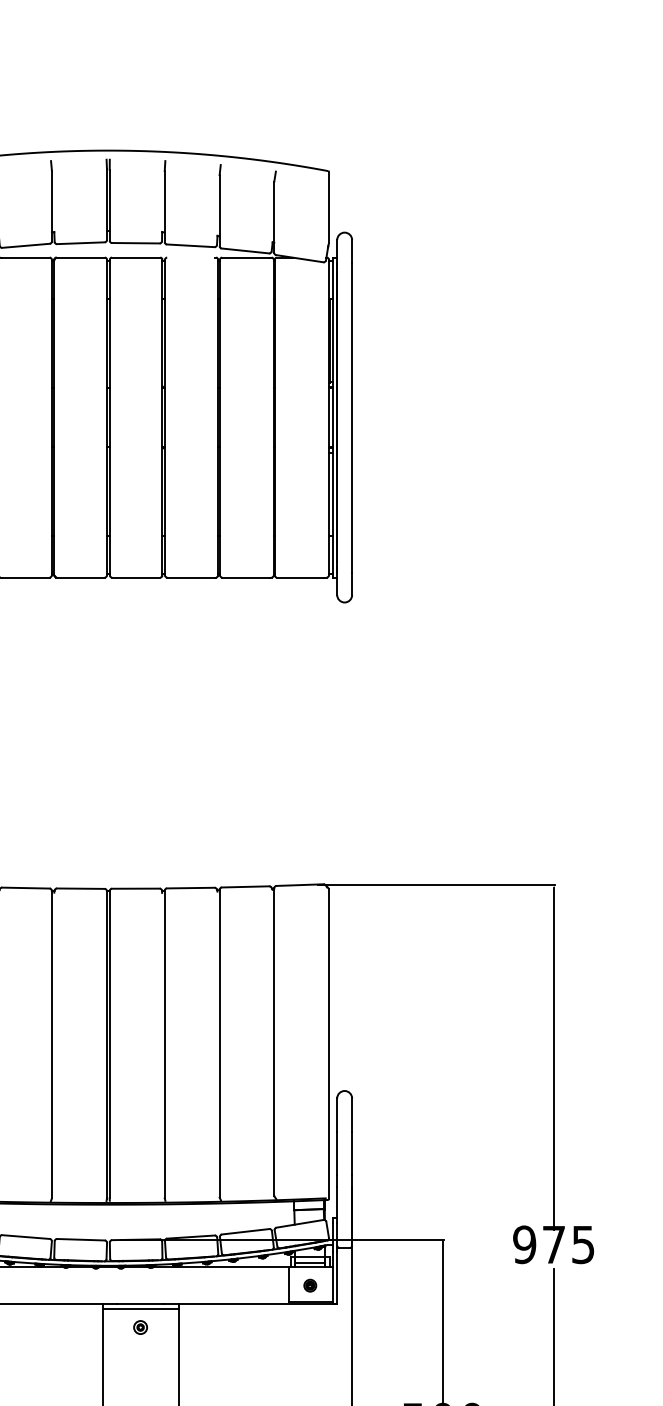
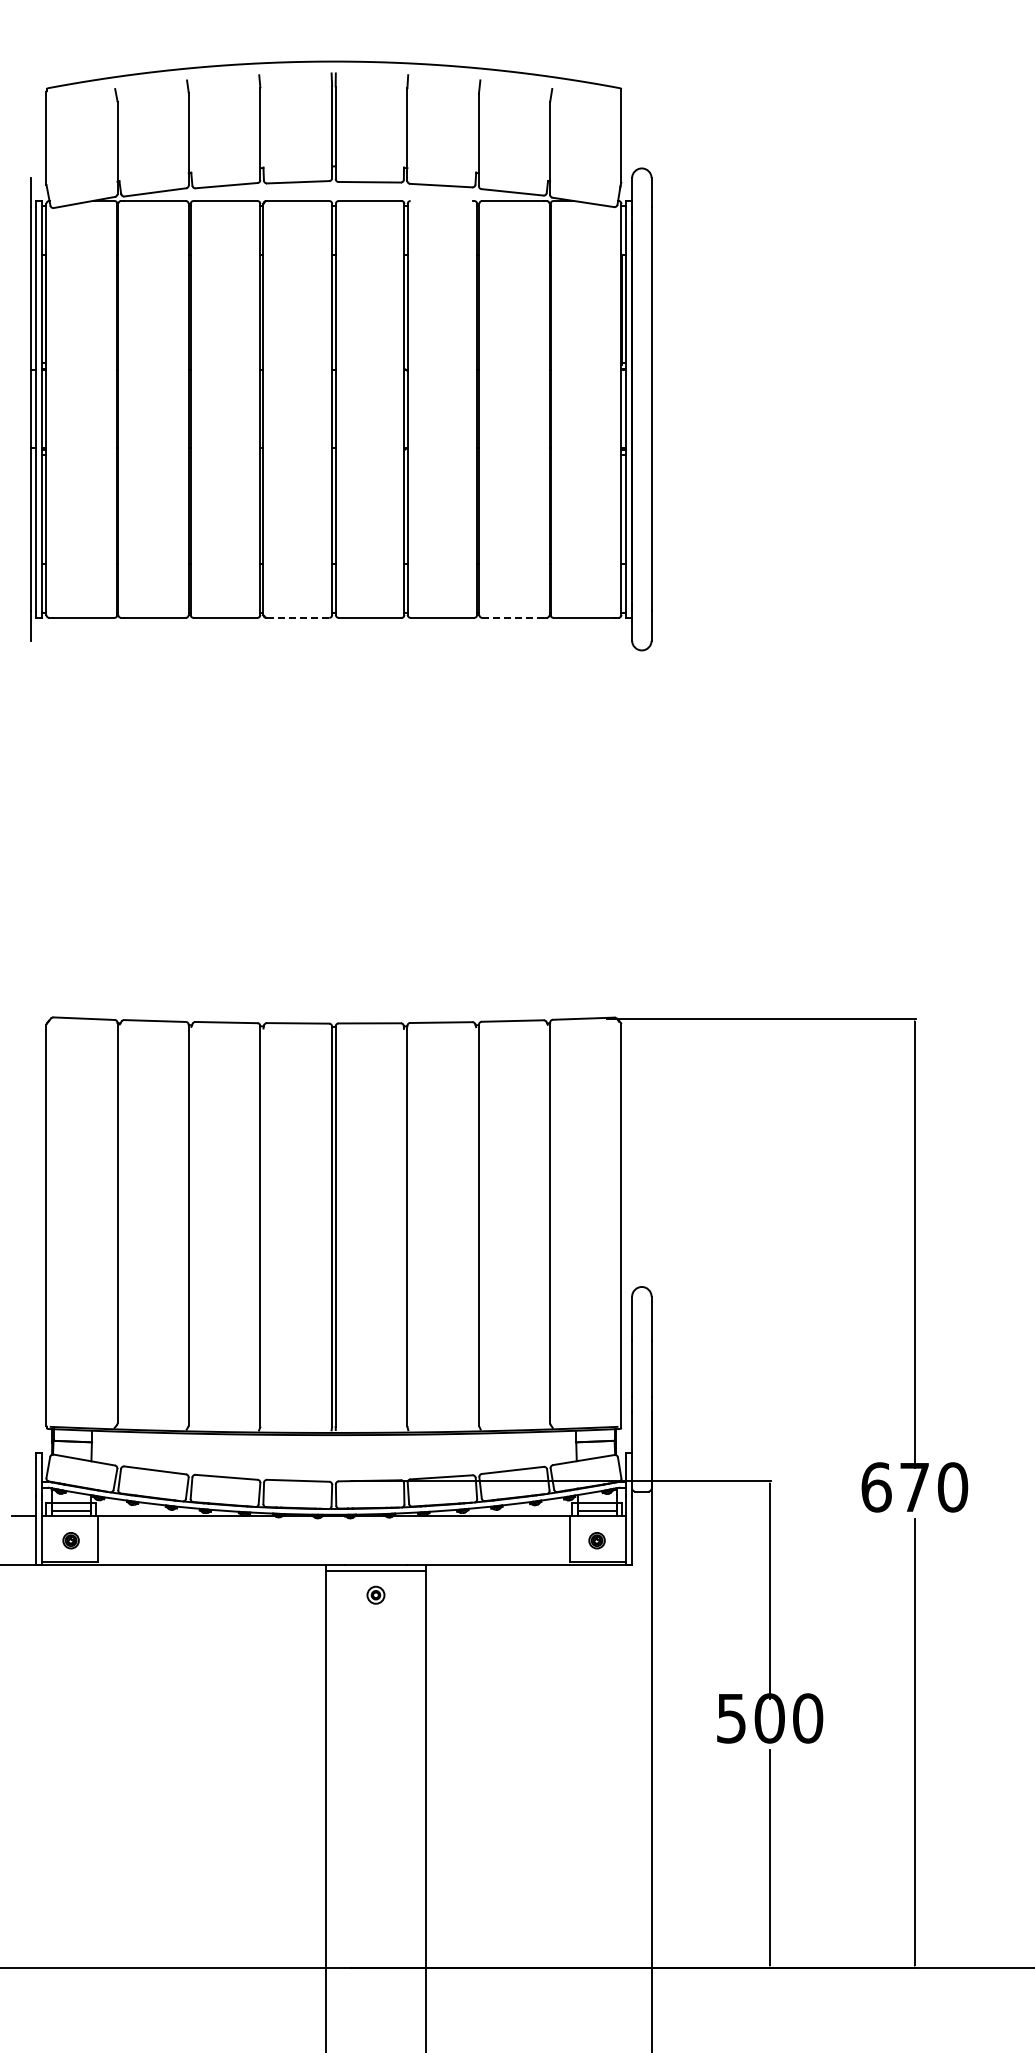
line: (80, 577) -> (297, 617), solid -> dashed
line: (246, 577) -> (513, 617), solid -> dashed
text: (553, 1244) -> (914, 1487), 975 -> 670

